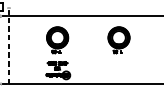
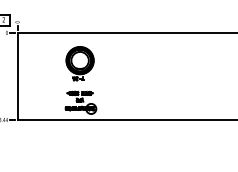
part: (118, 40) -> (158, 63), removed
line: (8, 50) -> (17, 76), dashed -> solid

